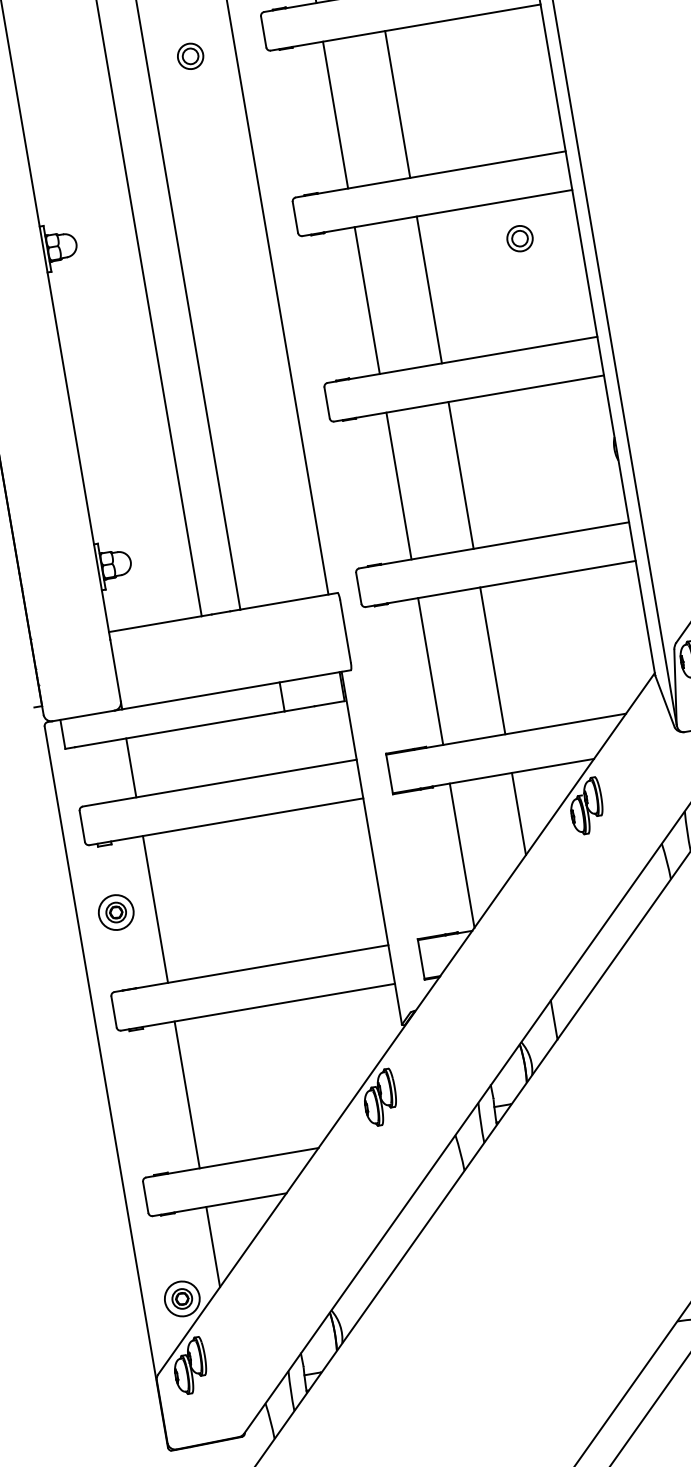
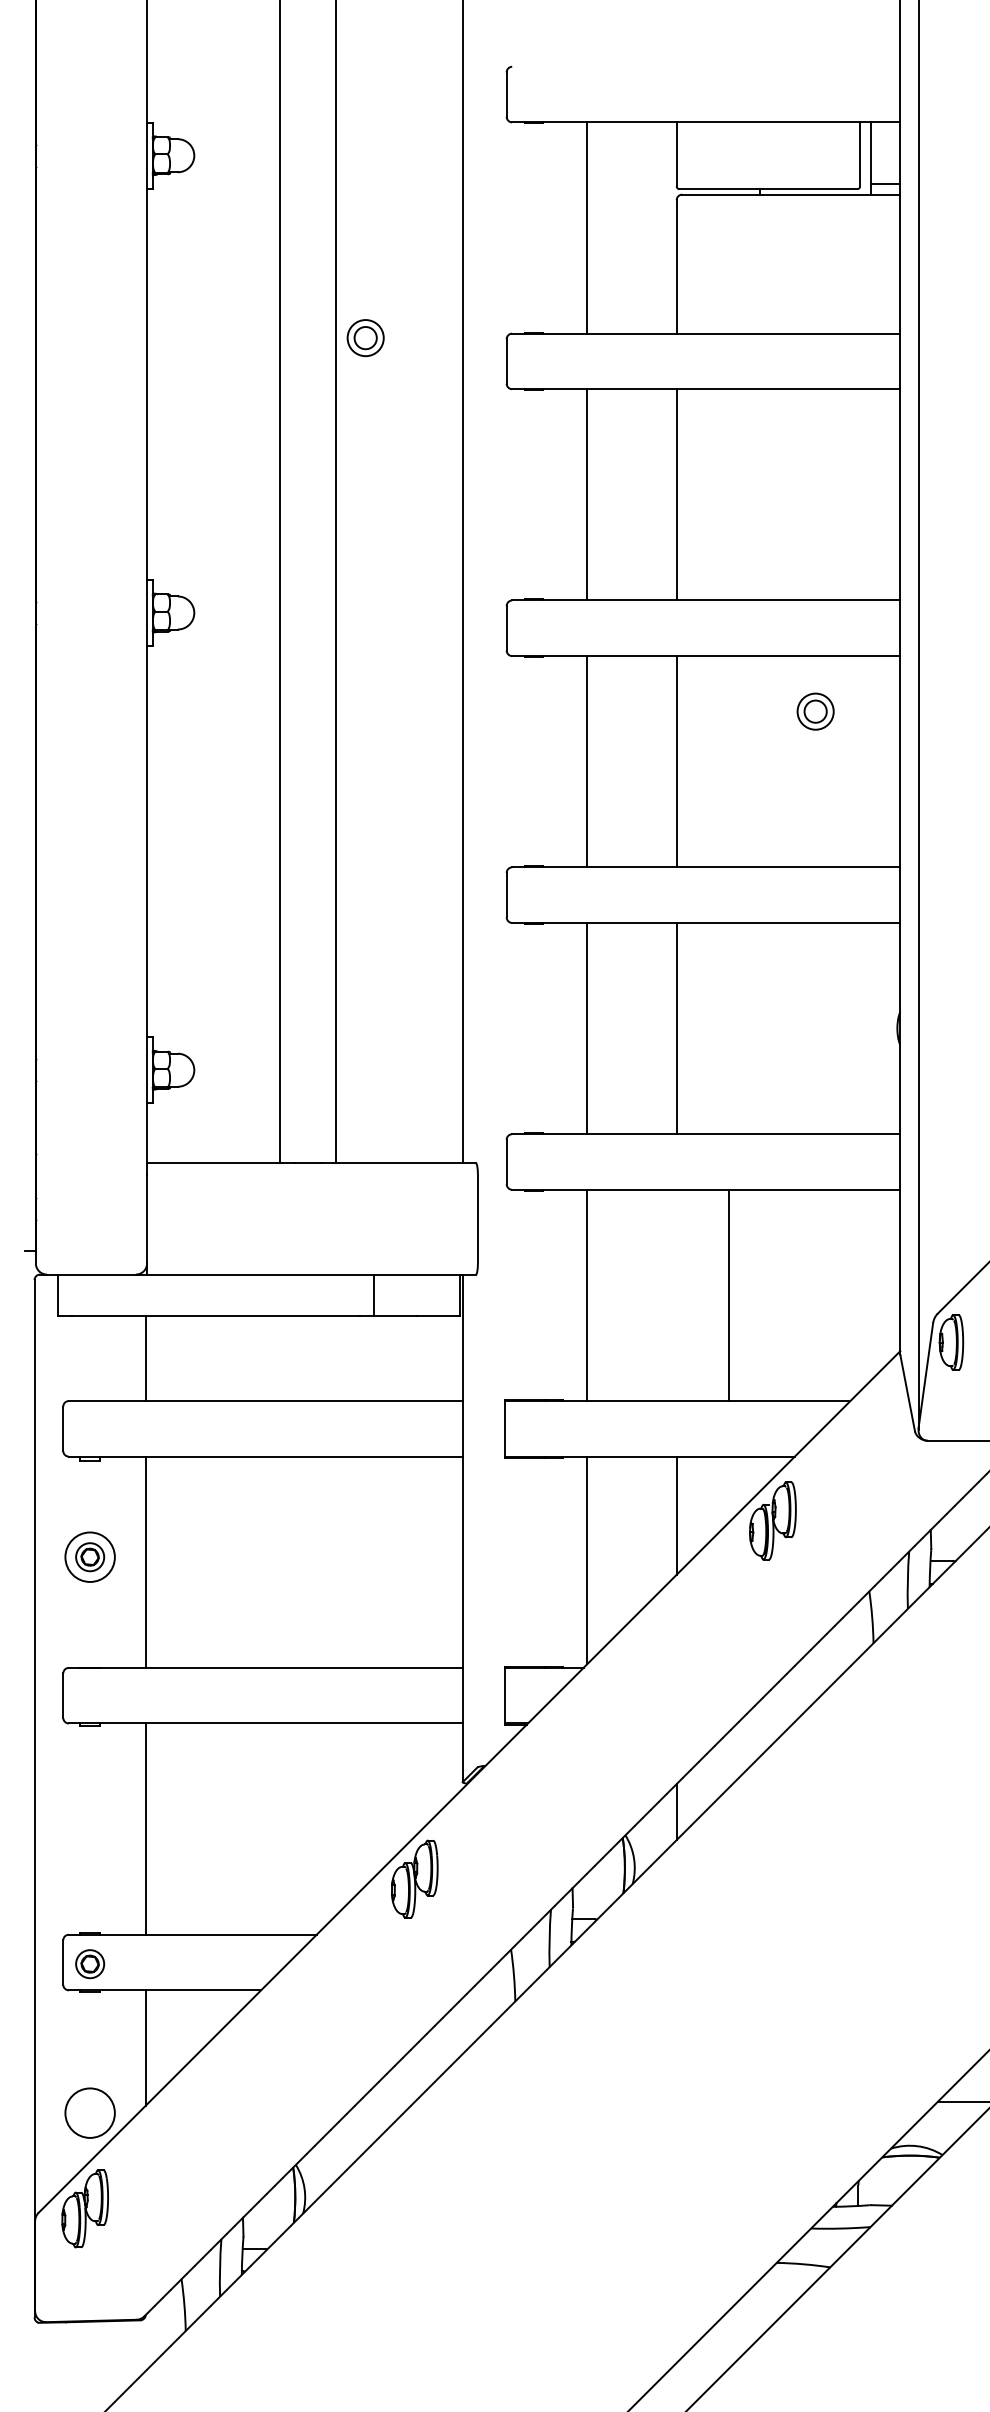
part: (190, 56) -> (365, 338), moved
line: (492, 660) -> (728, 1295), moved
part: (182, 1299) -> (90, 1964), moved

